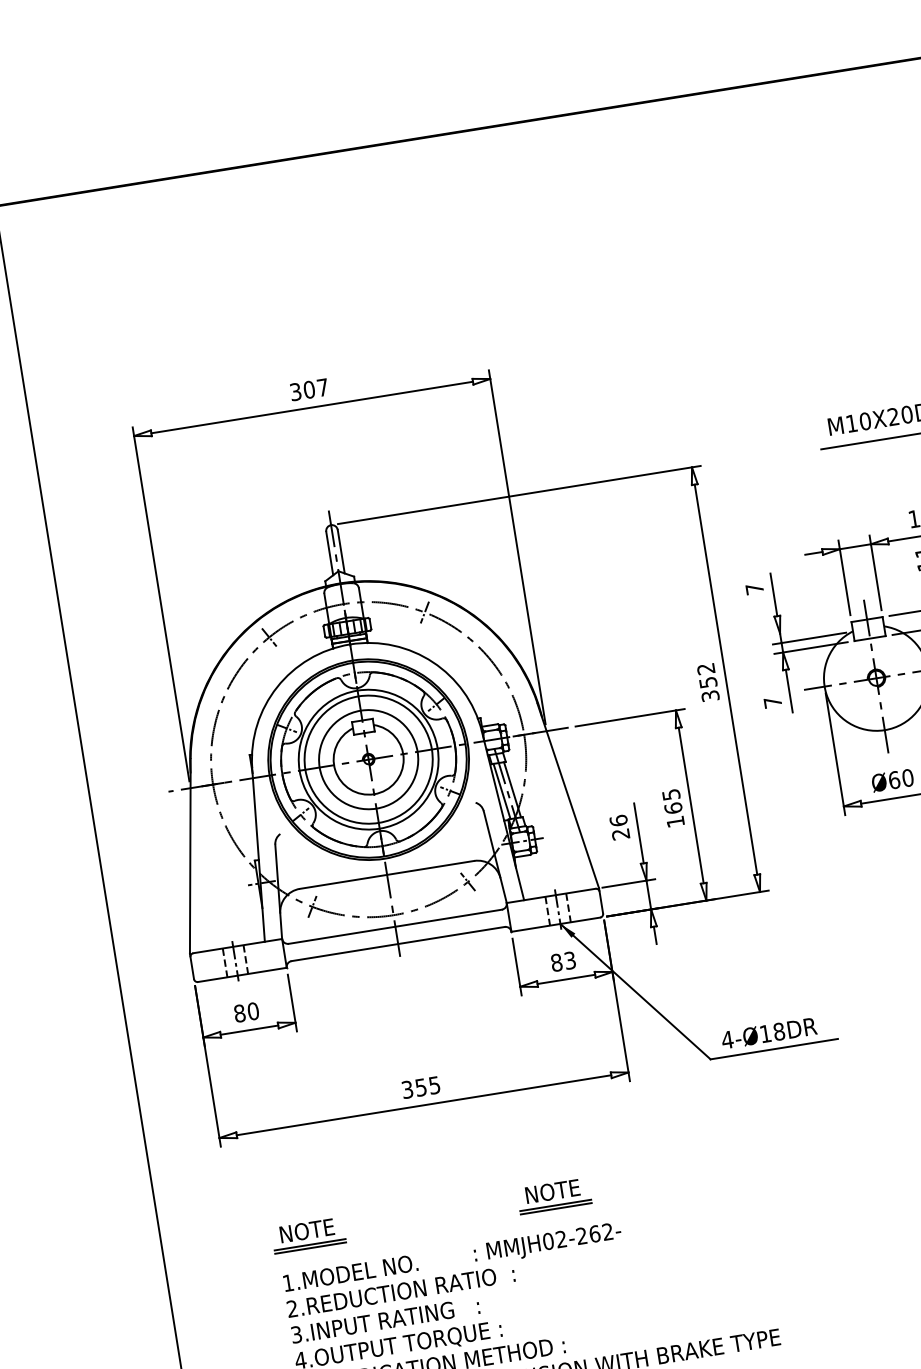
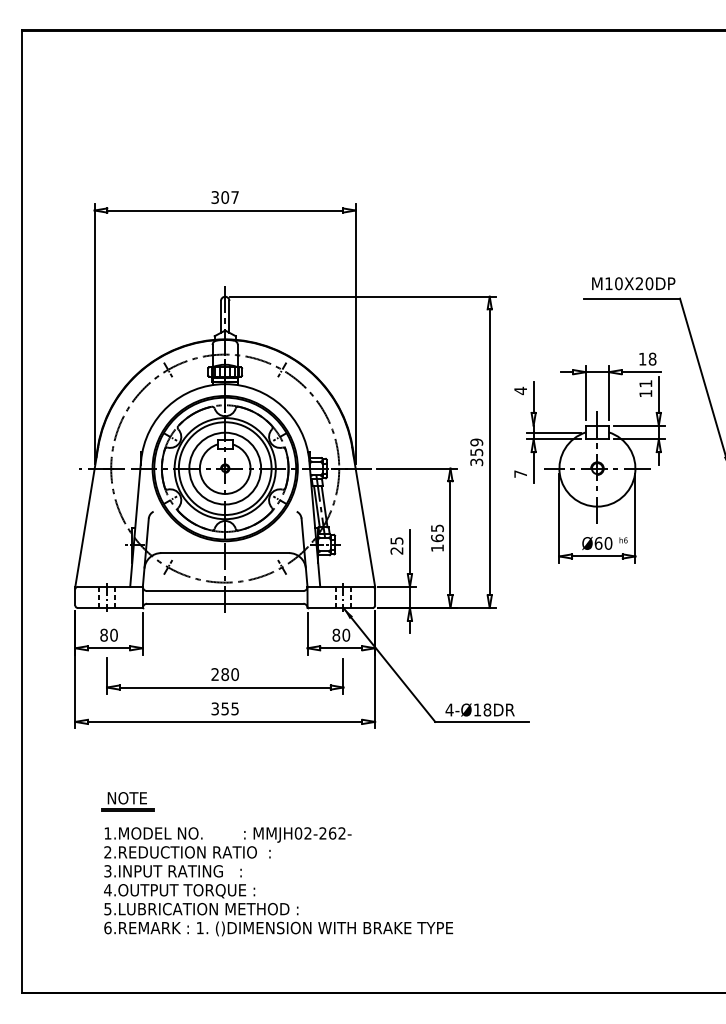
text: (754, 588) -> (520, 390), 7 -> 4
text: (705, 669) -> (476, 442), 352 -> 359
text: (618, 820) -> (396, 540), 26 -> 25
text: (570, 959) -> (346, 634), 83 -> 80
part: (414, 1041) -> (225, 675), added
part: (553, 1195) -> (307, 801), removed

